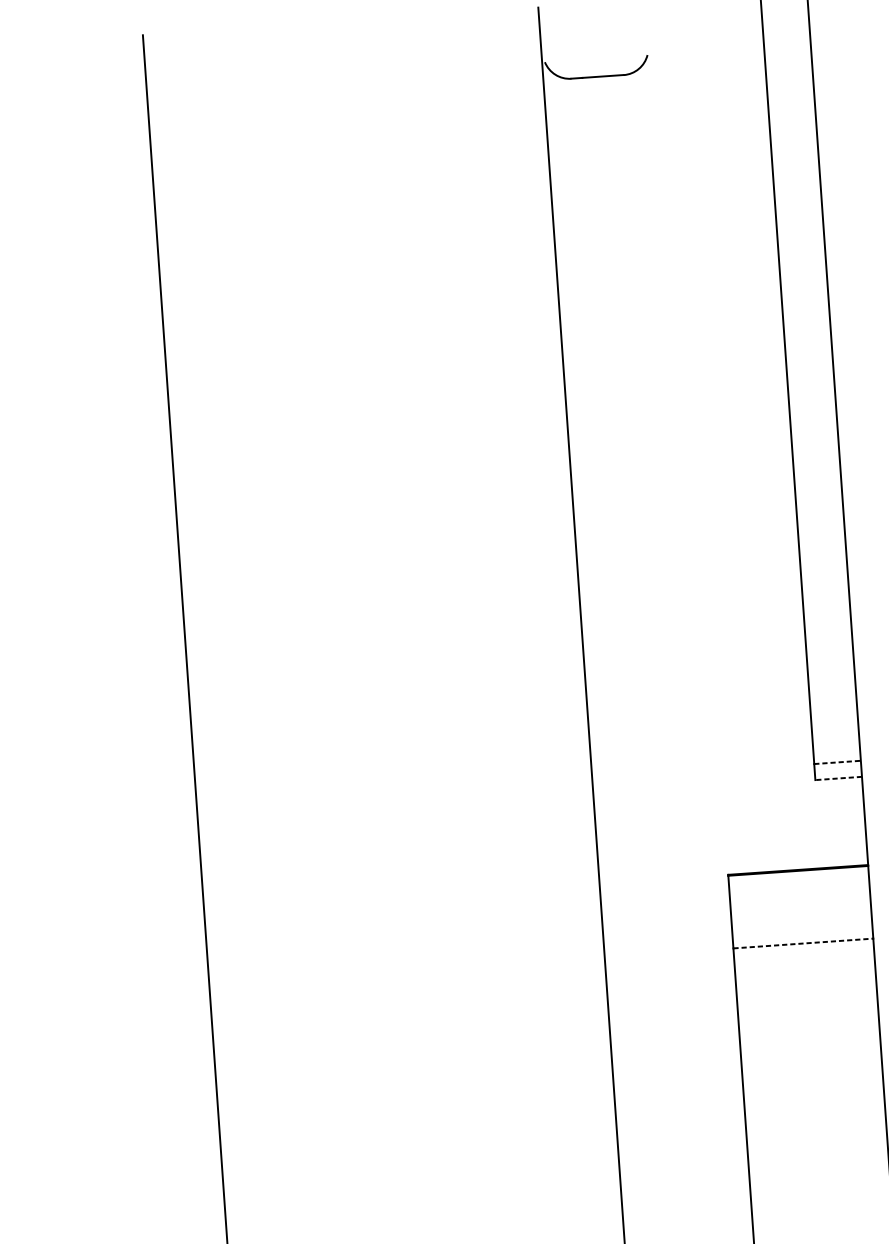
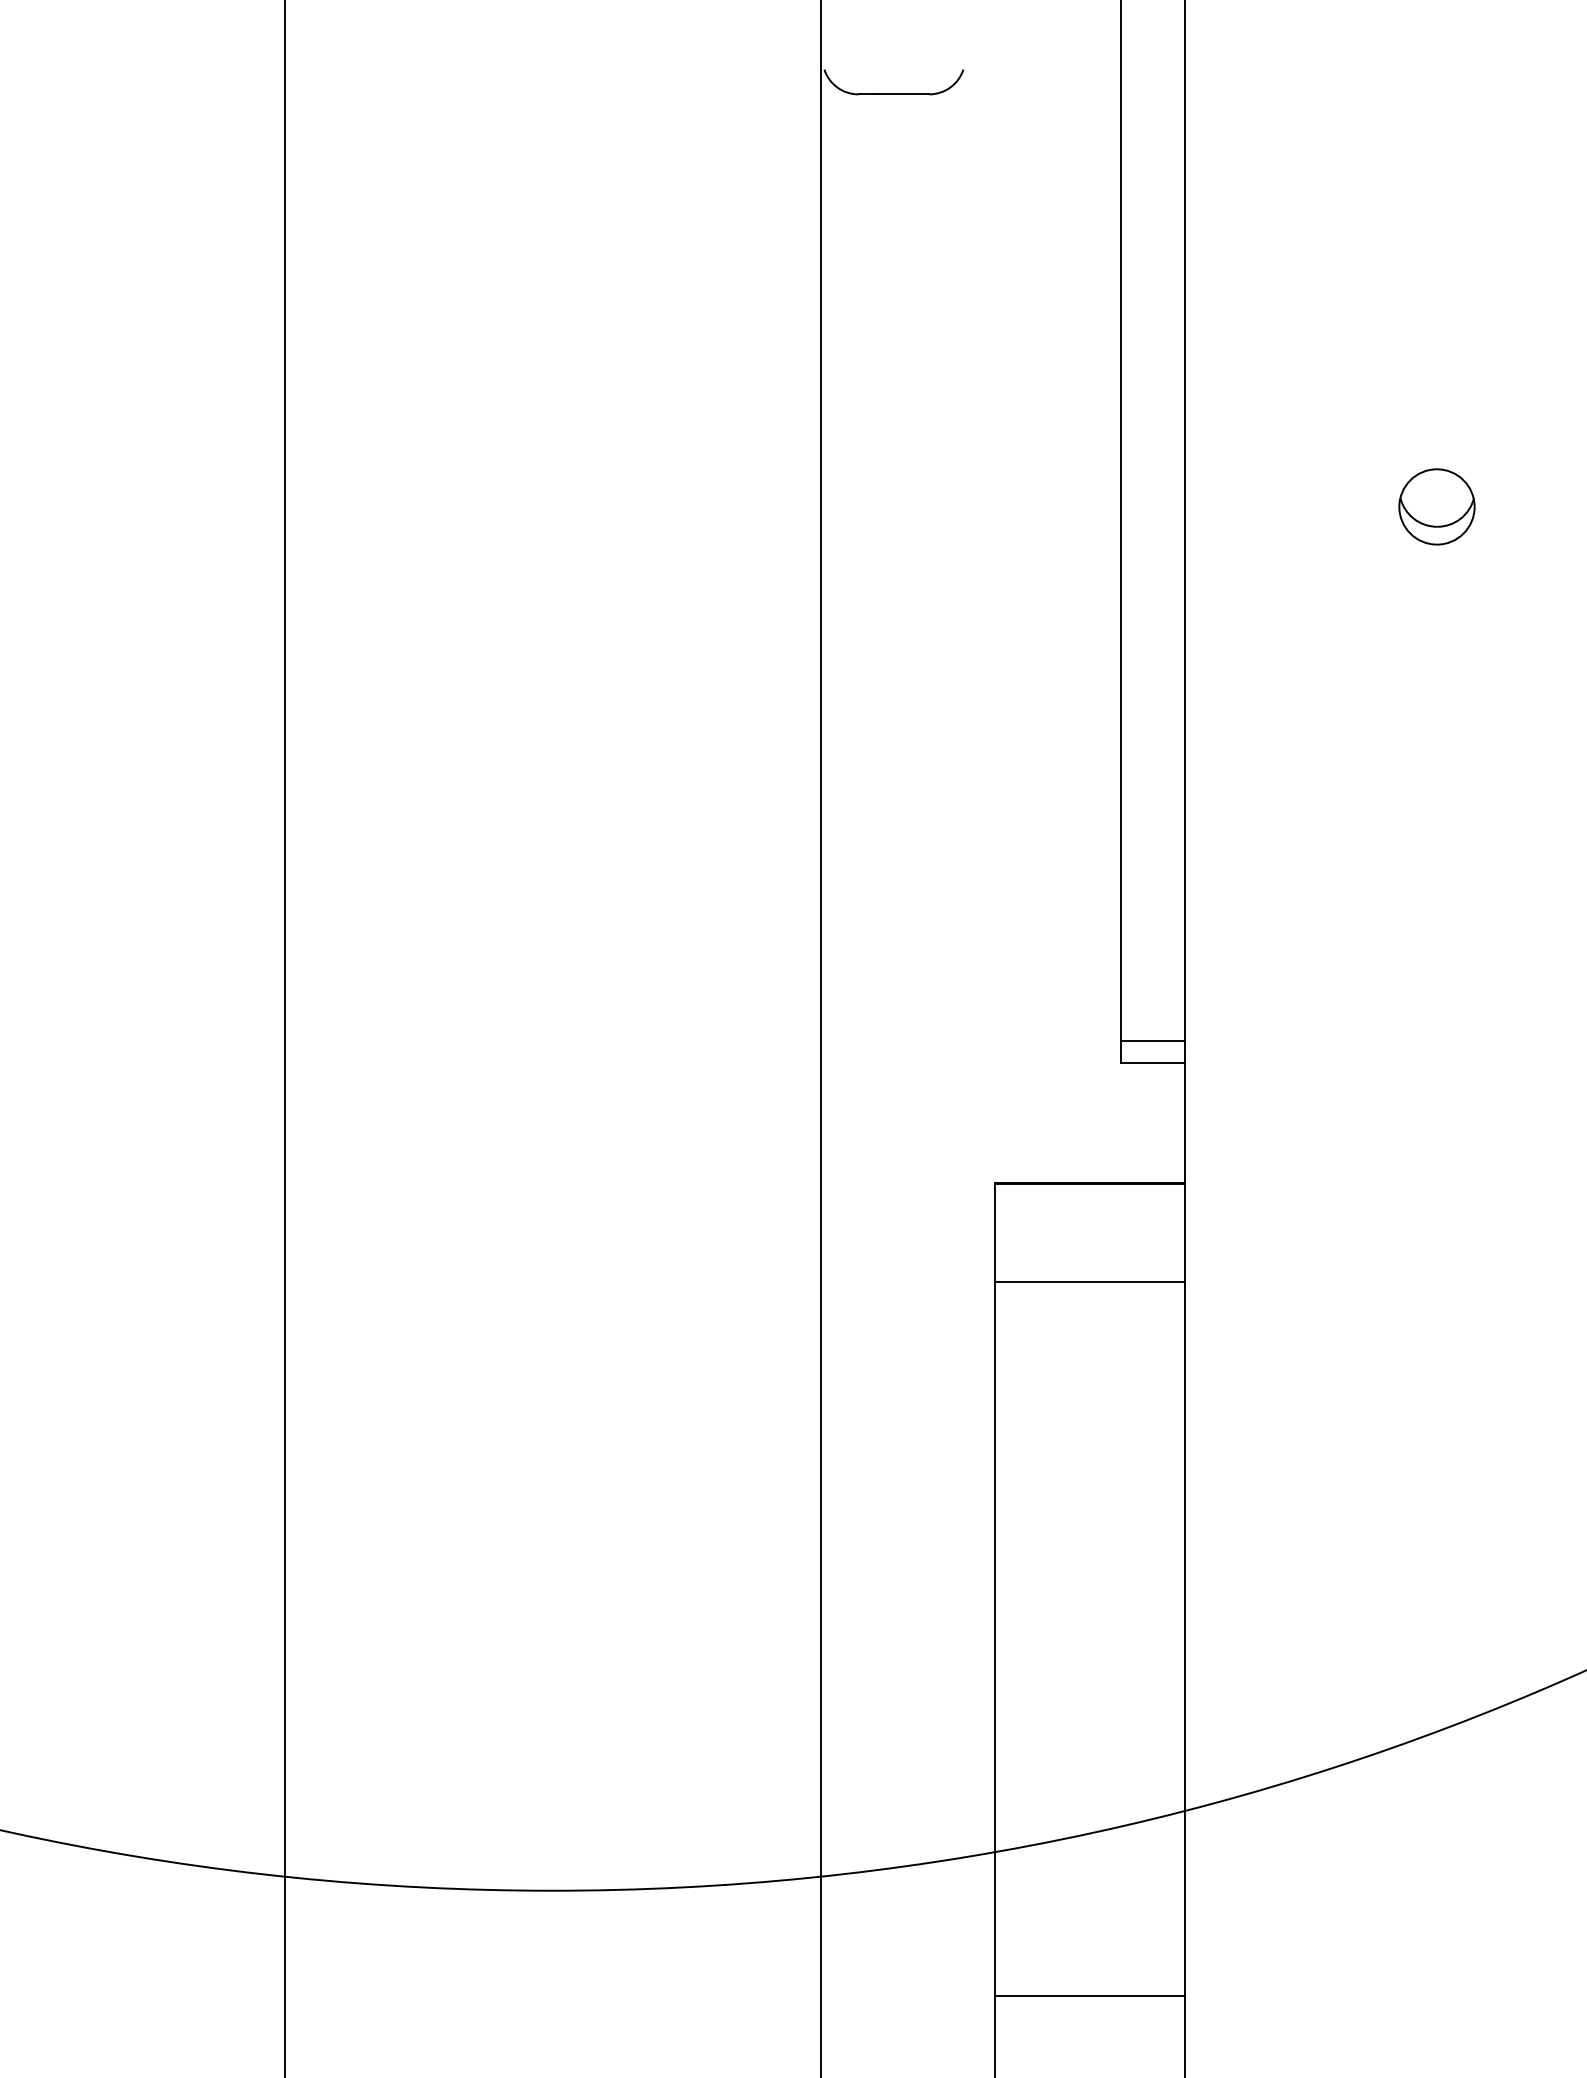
line: (837, 762) -> (1152, 1041), dashed -> solid
line: (838, 778) -> (1152, 1063), dashed -> solid
line: (803, 943) -> (1089, 1282), dashed -> solid

